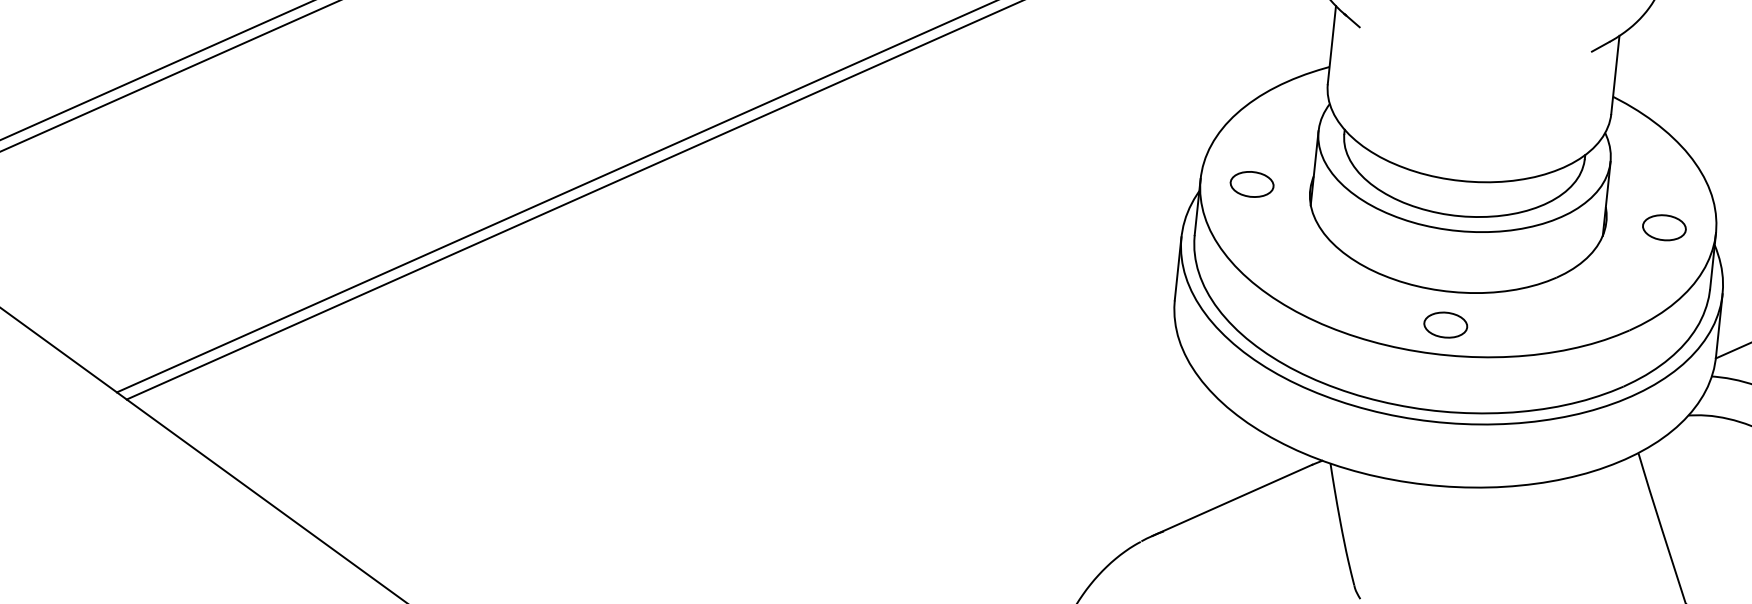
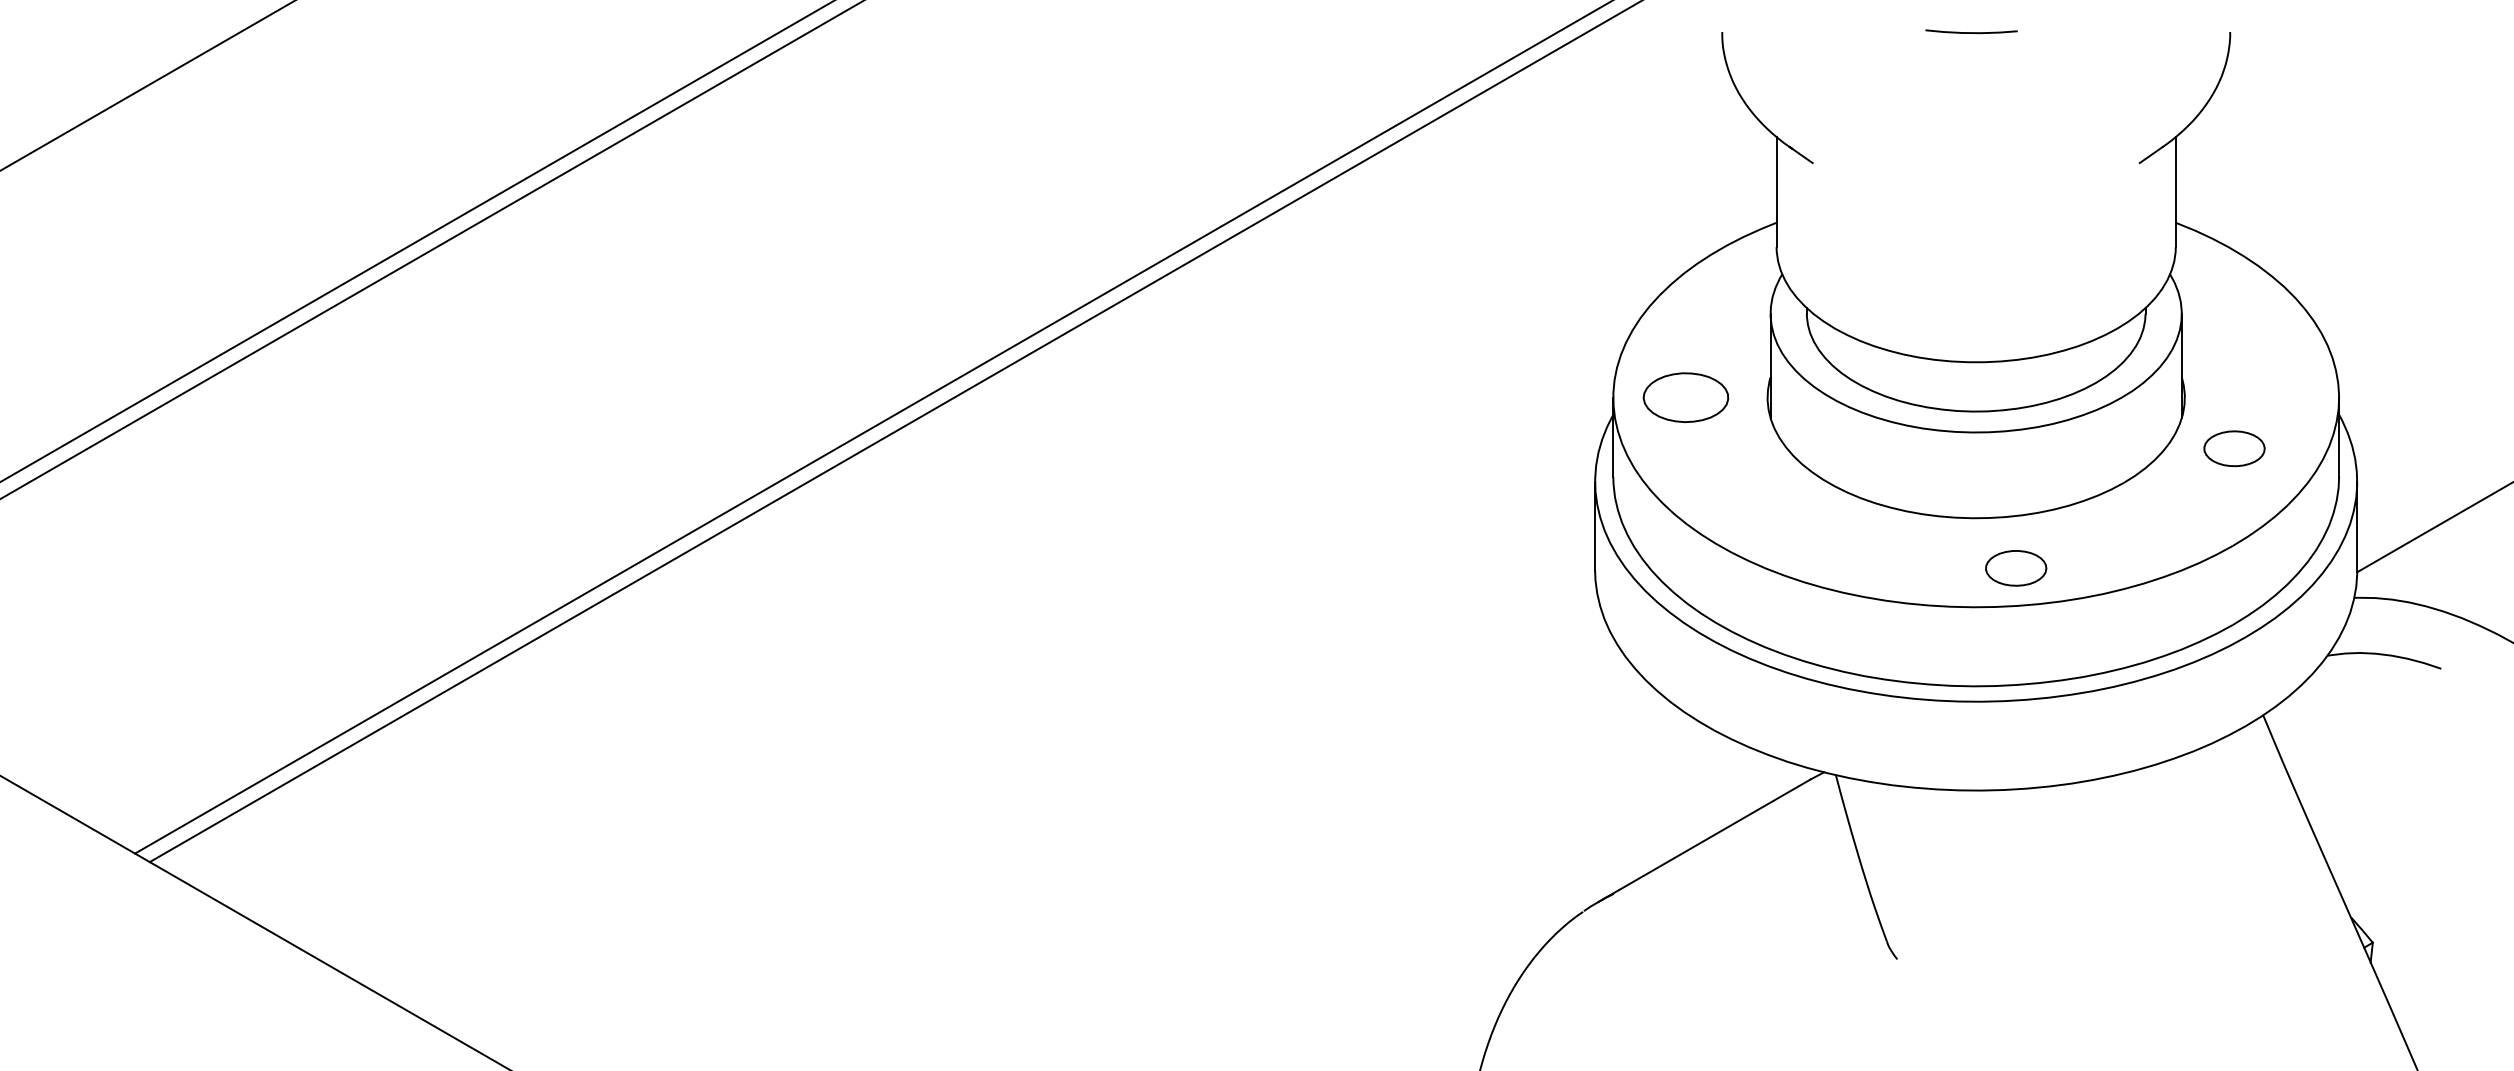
part: (1251, 184) -> (1685, 397), size x1.4
part: (1664, 227) -> (2234, 448), moved
part: (1445, 325) -> (2016, 568), moved

